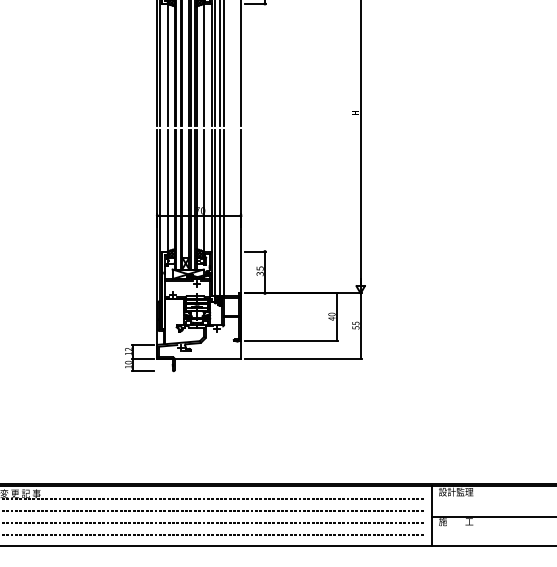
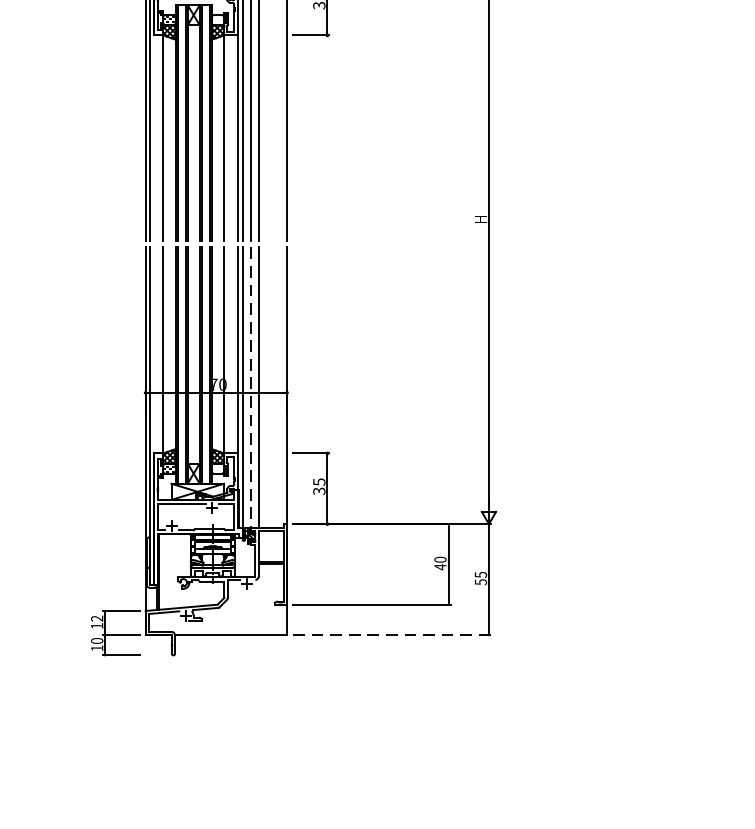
line: (219, 213) -> (250, 389), solid -> dashed
line: (303, 359) -> (392, 635), solid -> dashed

